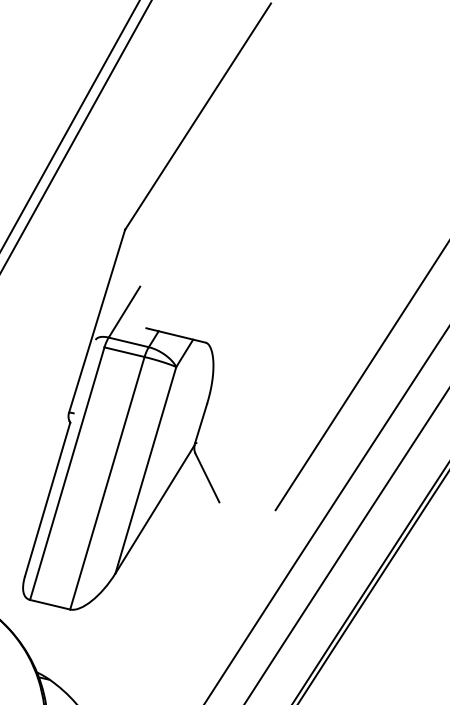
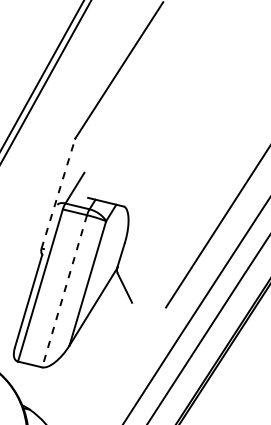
line: (97, 320) -> (58, 193), solid -> dashed
line: (107, 483) -> (64, 291), solid -> dashed

